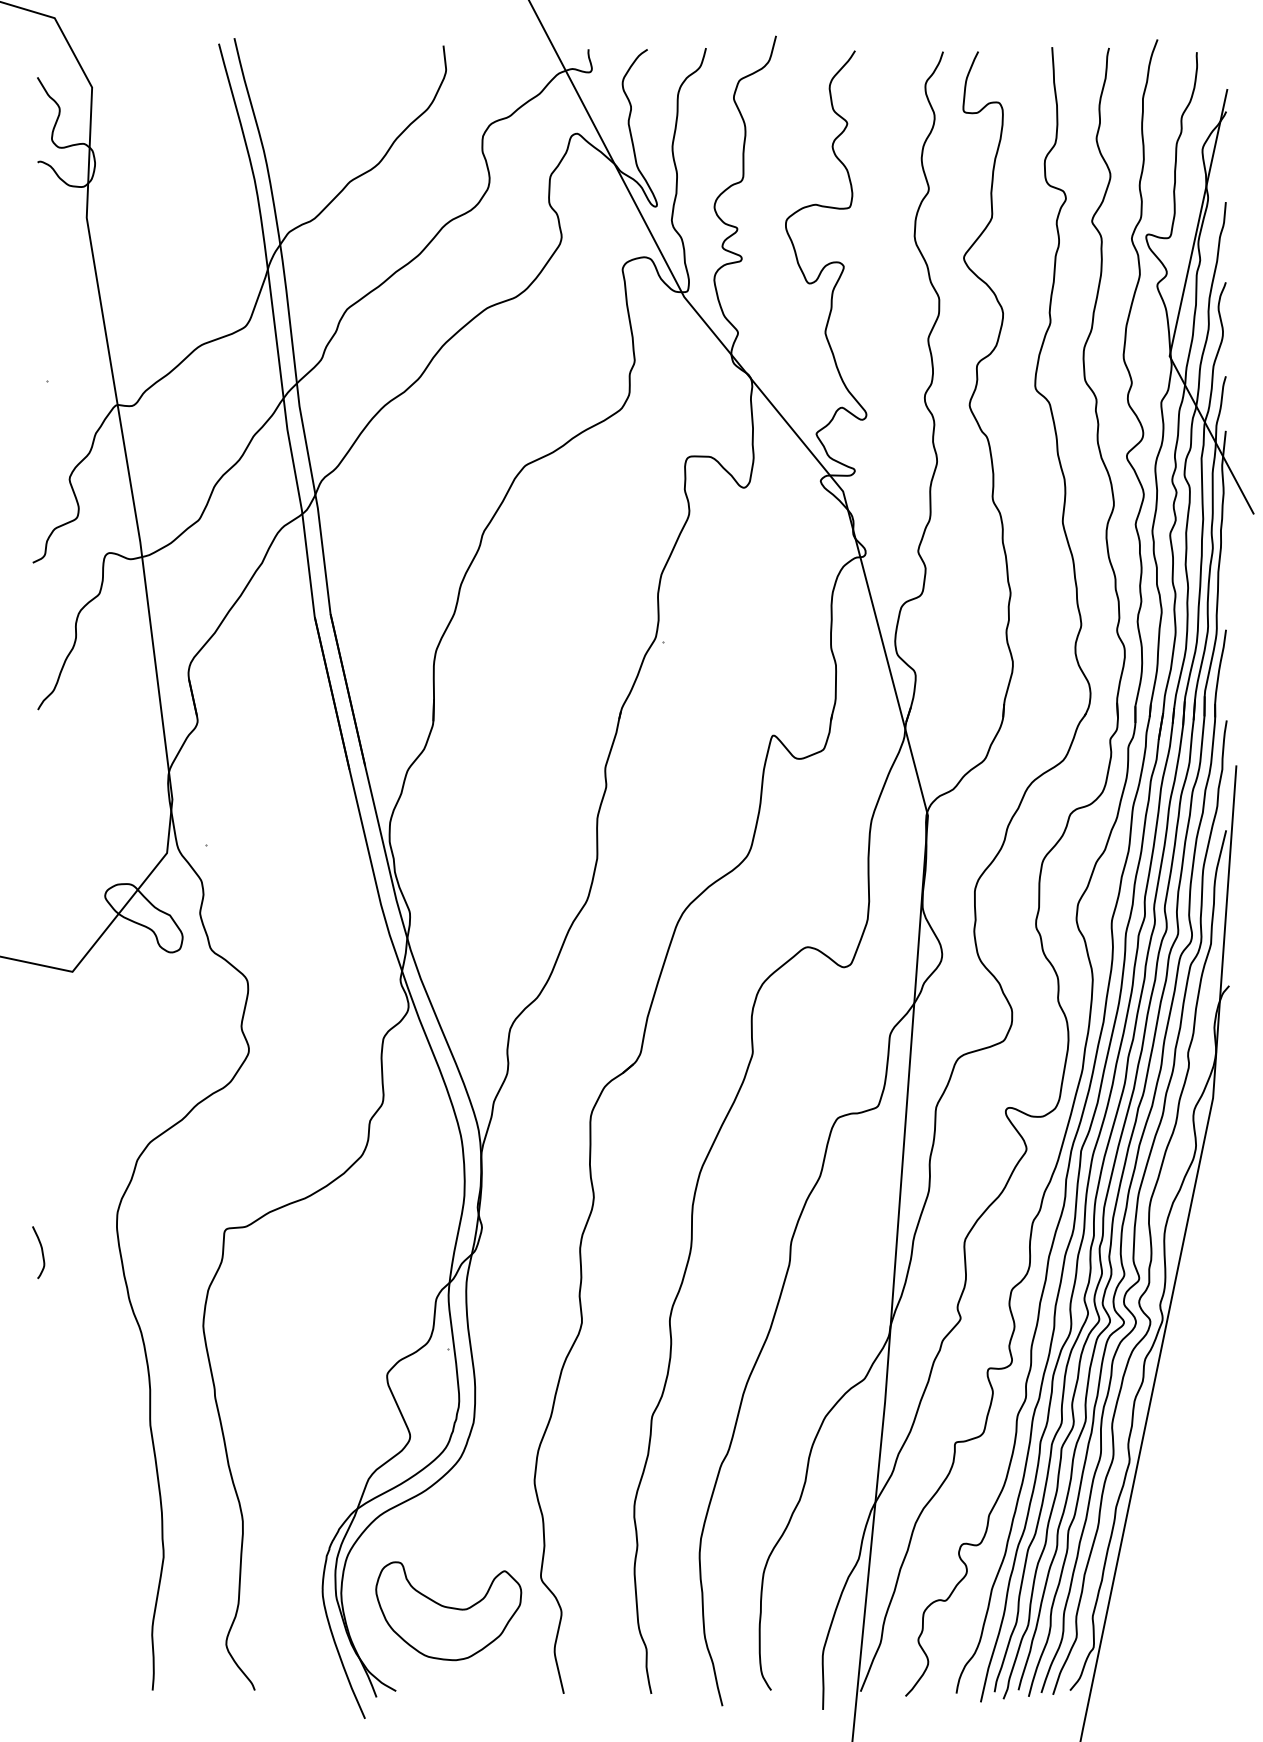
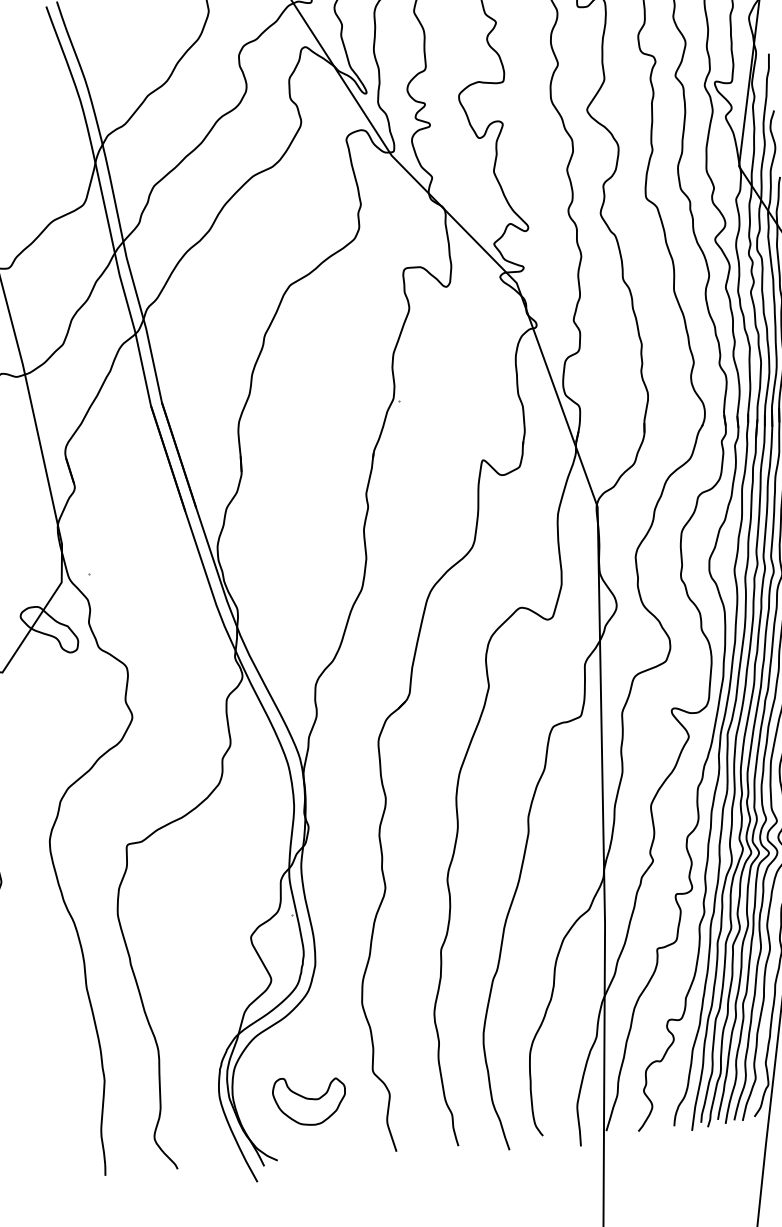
part: (448, 1611) -> (309, 1100), size x0.7

